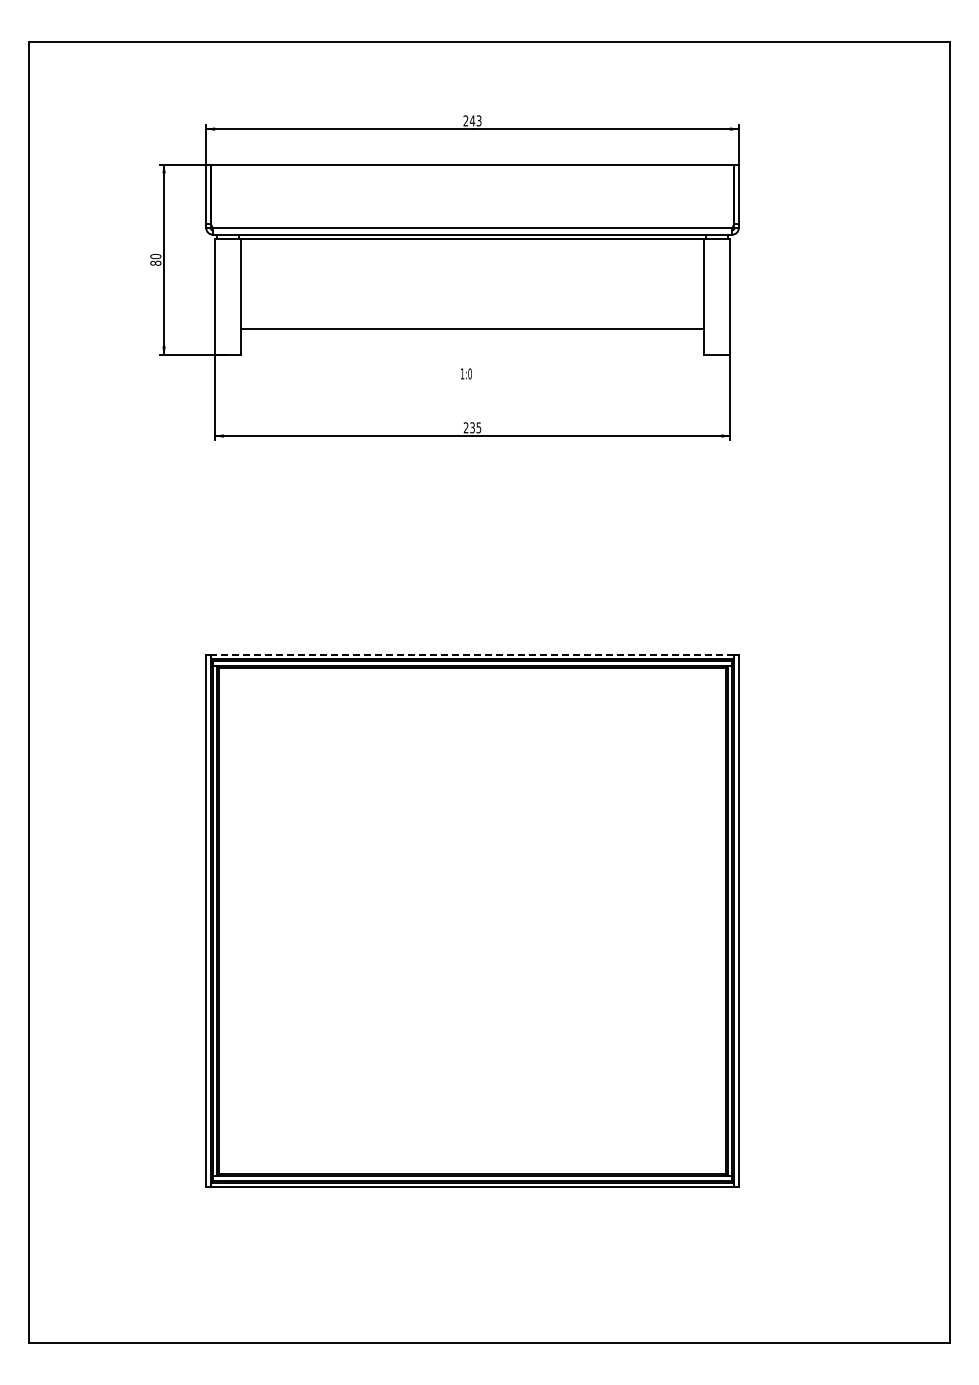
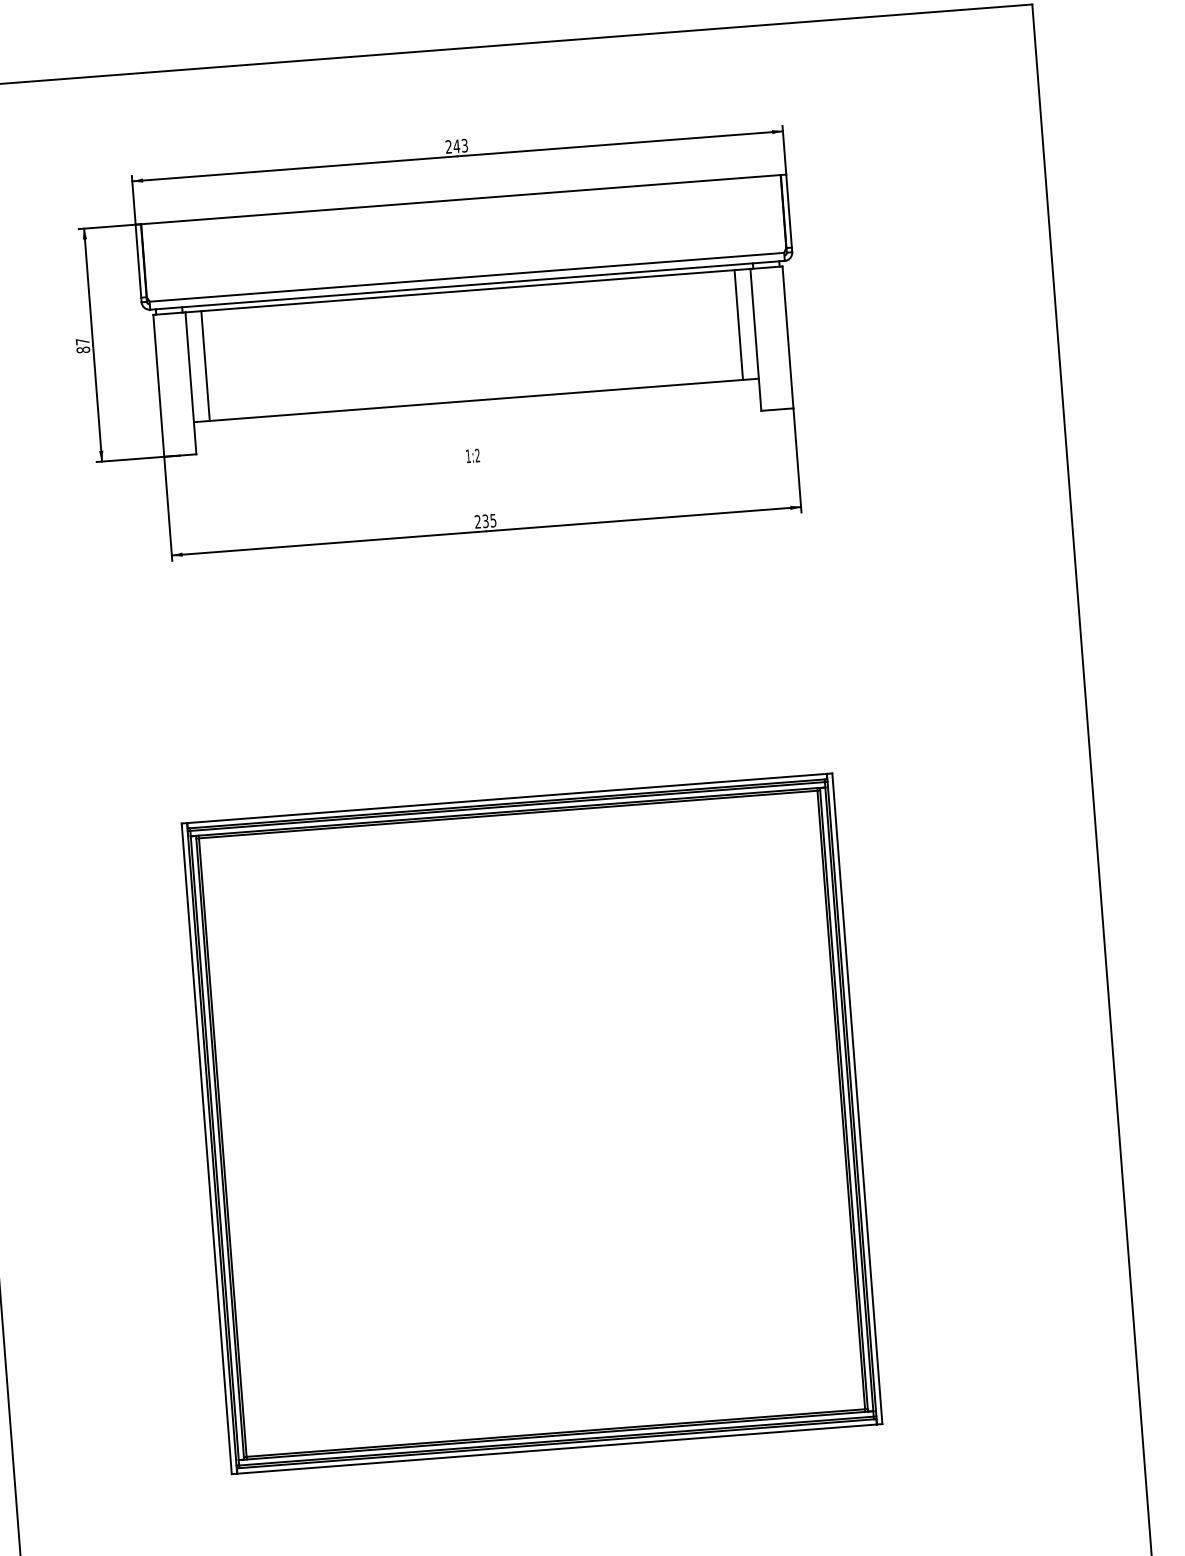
text: (155, 256) -> (82, 341), 80 -> 87
line: (254, 283) -> (205, 365), added
line: (690, 283) -> (738, 324), added
text: (469, 373) -> (476, 455), 1:0 -> 1:2
line: (472, 654) -> (506, 798), dashed -> solid

